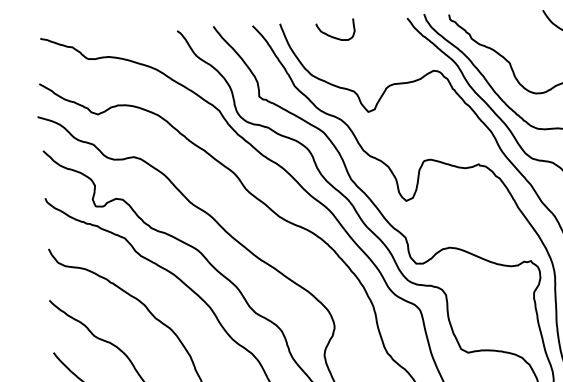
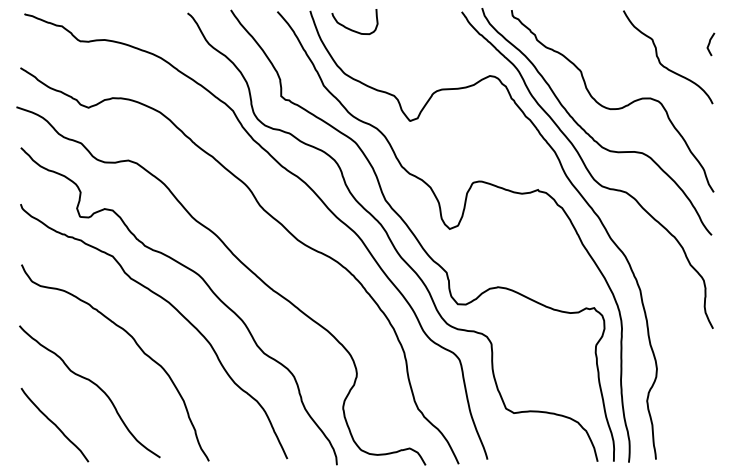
curve: (332, 35) -> (350, 28), moved

